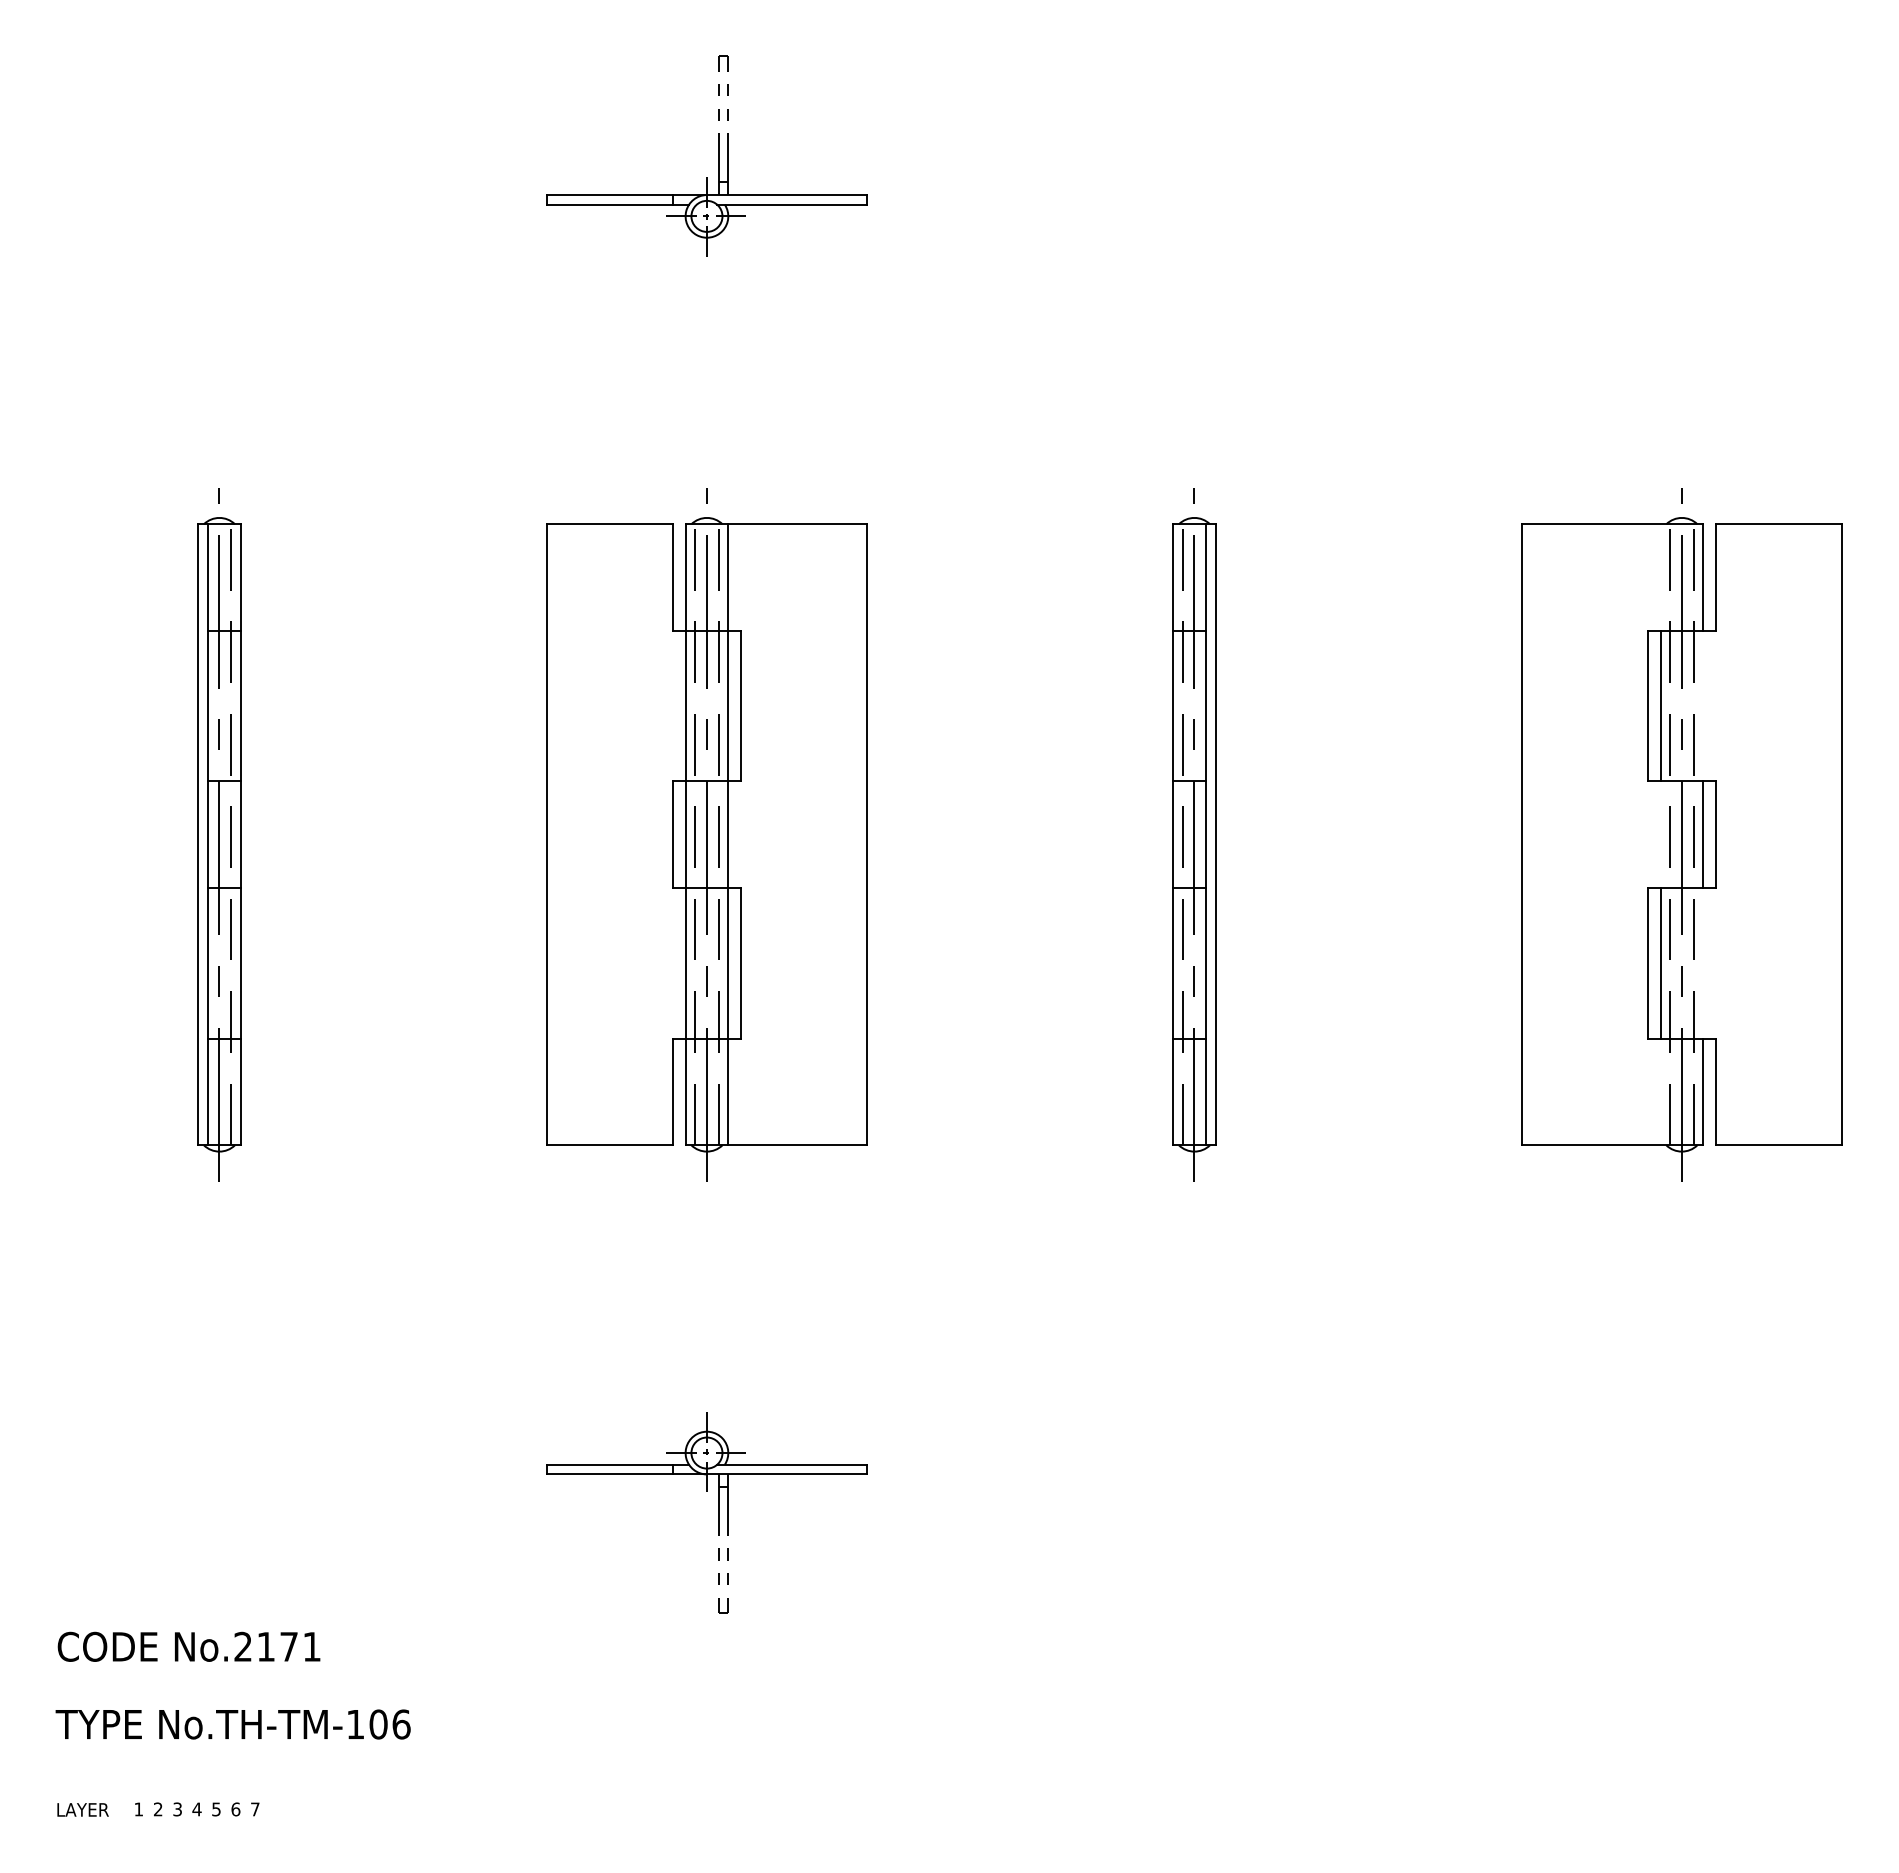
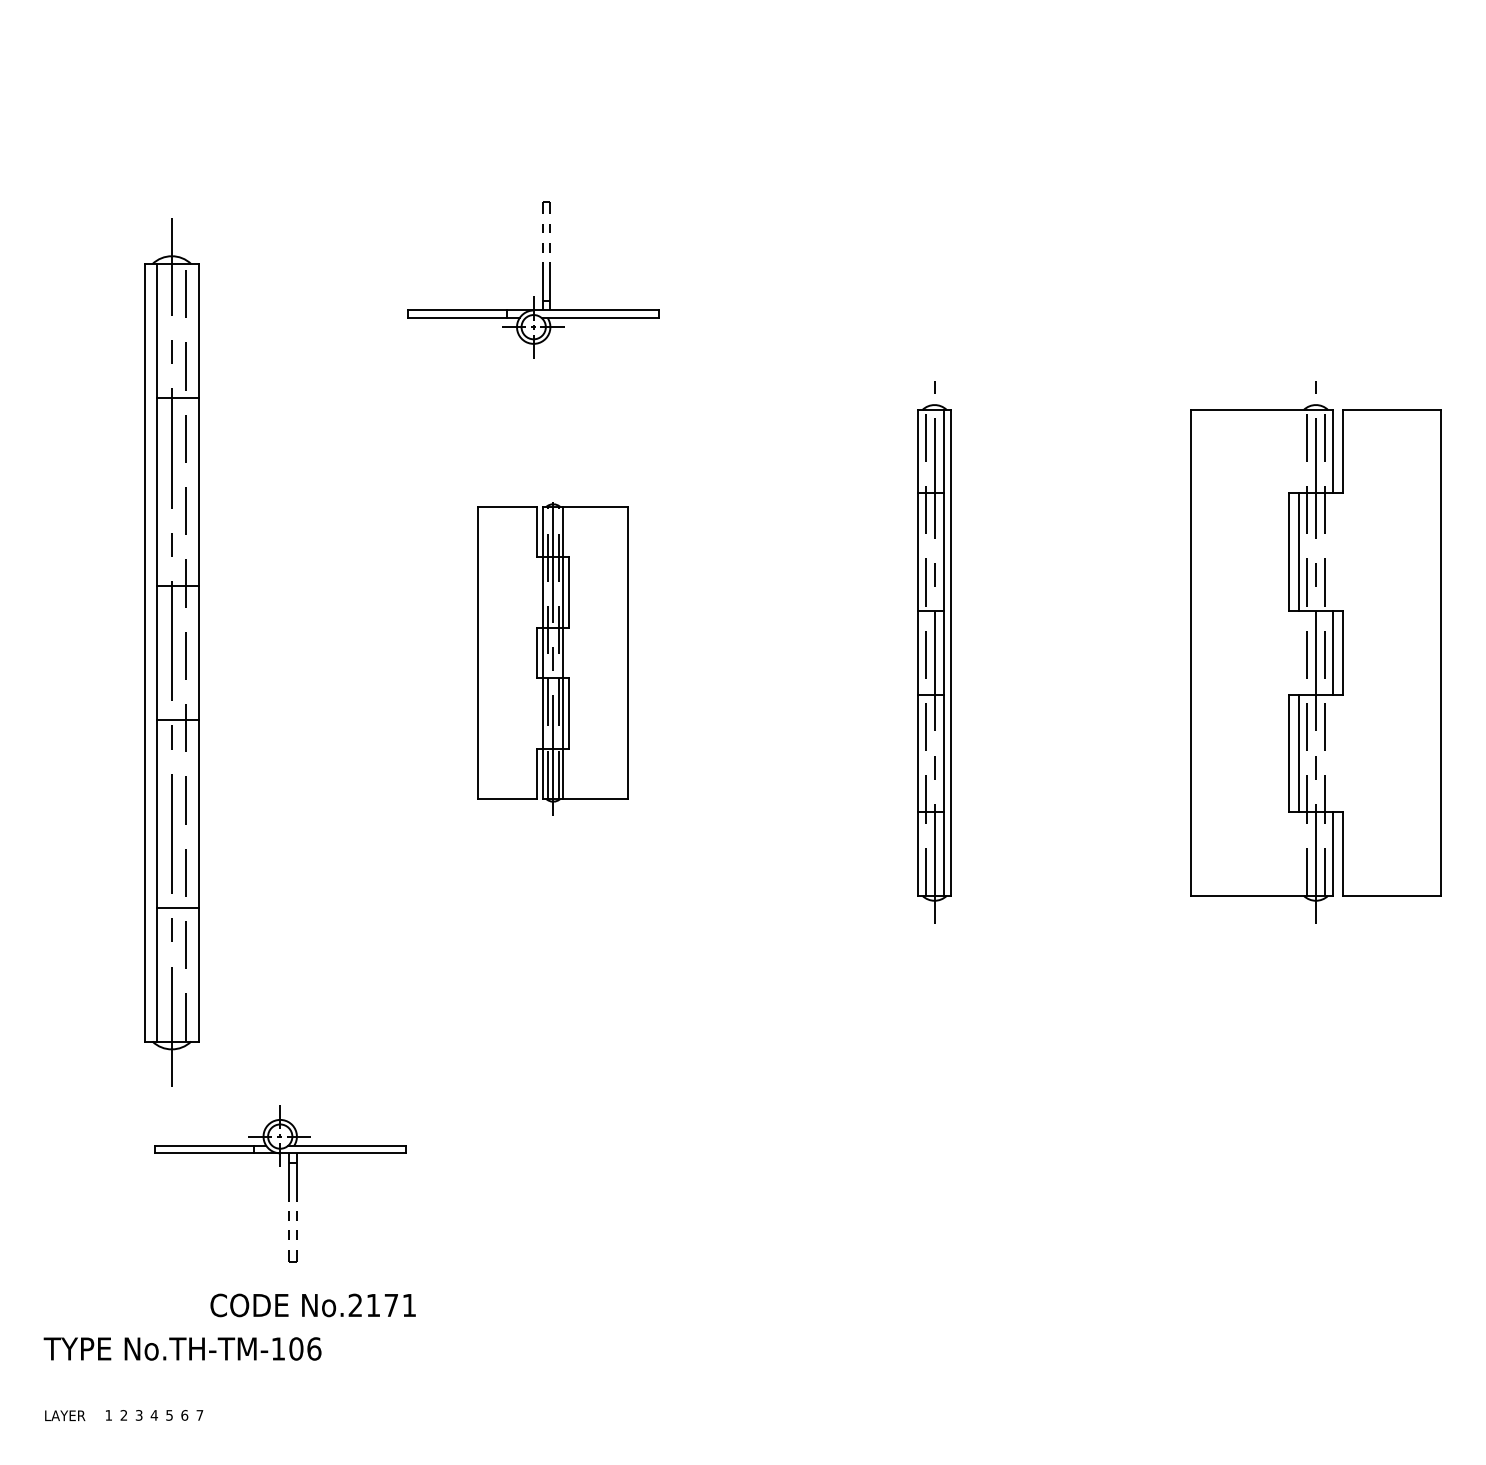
part: (718, 155) -> (542, 279), moved
part: (219, 834) -> (171, 652), size x1.6
part: (706, 834) -> (552, 652), size x0.6
part: (718, 1512) -> (289, 1183), moved
text: (188, 1646) -> (312, 1305), moved

